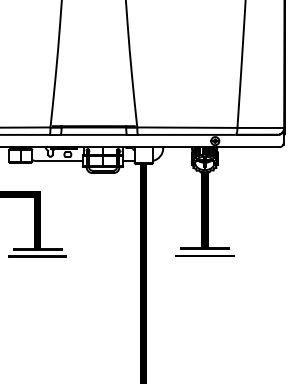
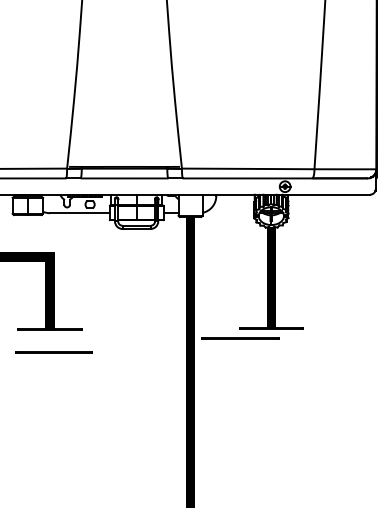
line: (204, 255) -> (240, 338), moved
line: (37, 256) -> (53, 352), moved

